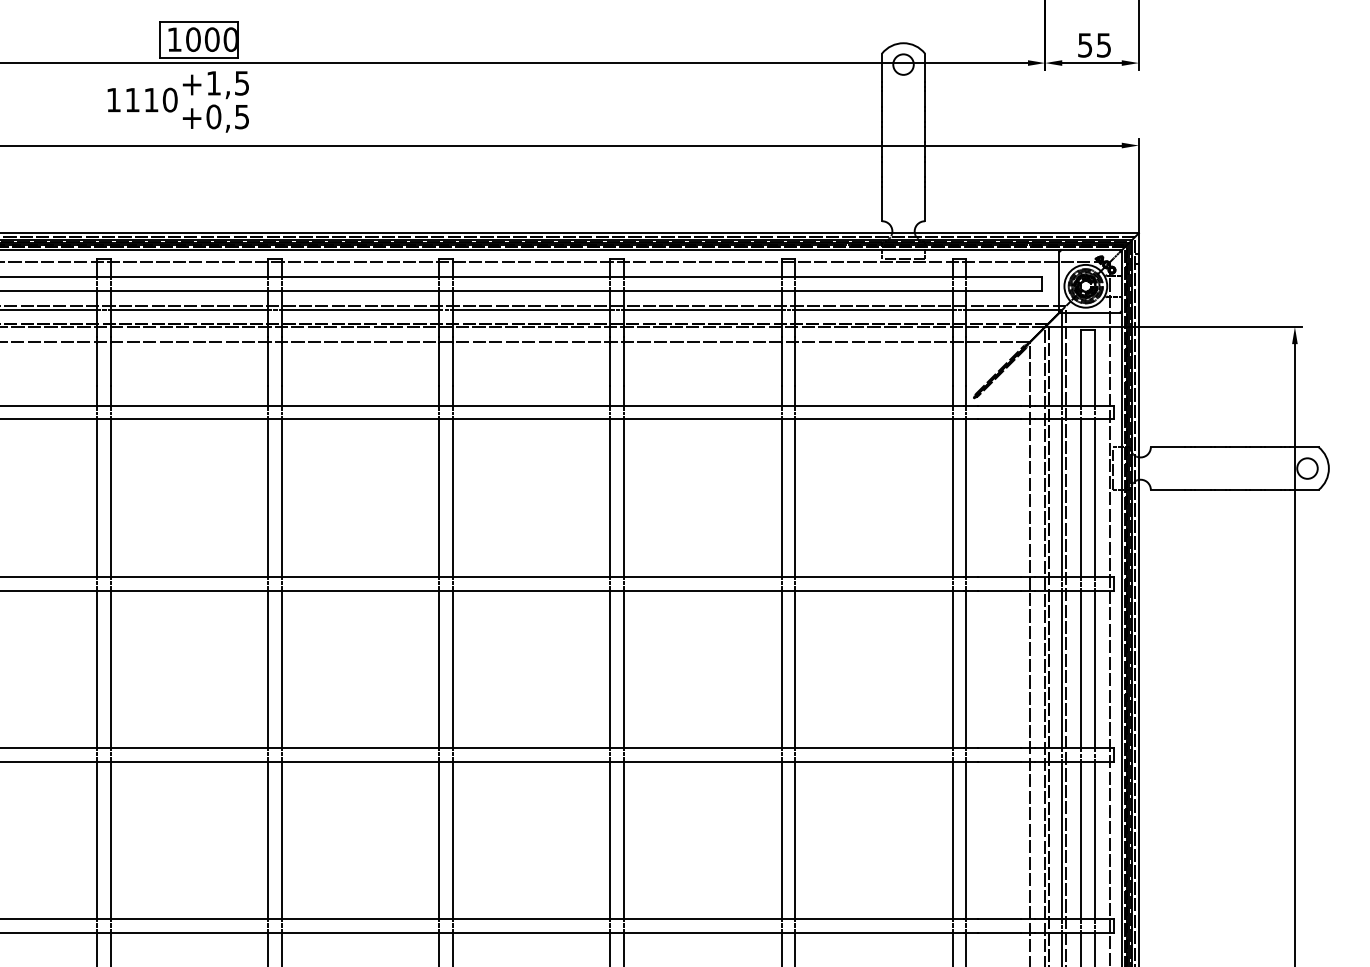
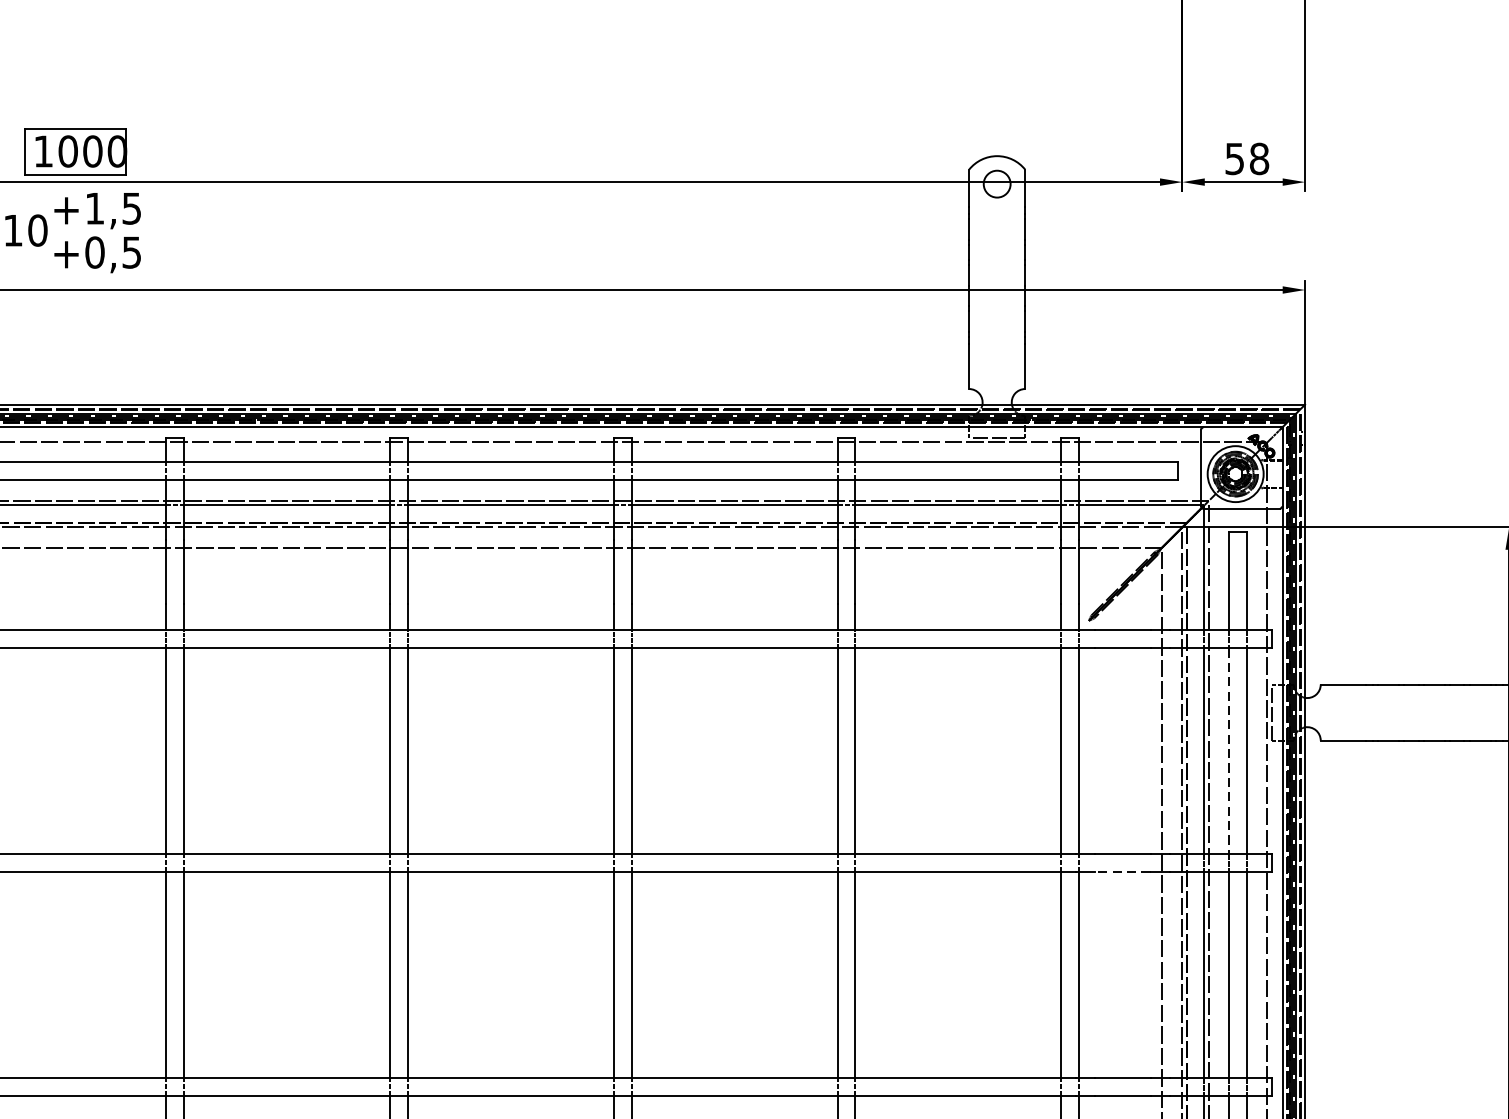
text: (1103, 45) -> (1258, 159), 55 -> 58
line: (1081, 498) -> (1229, 751), solid -> dashed
line: (999, 590) -> (1122, 872), solid -> dashed

